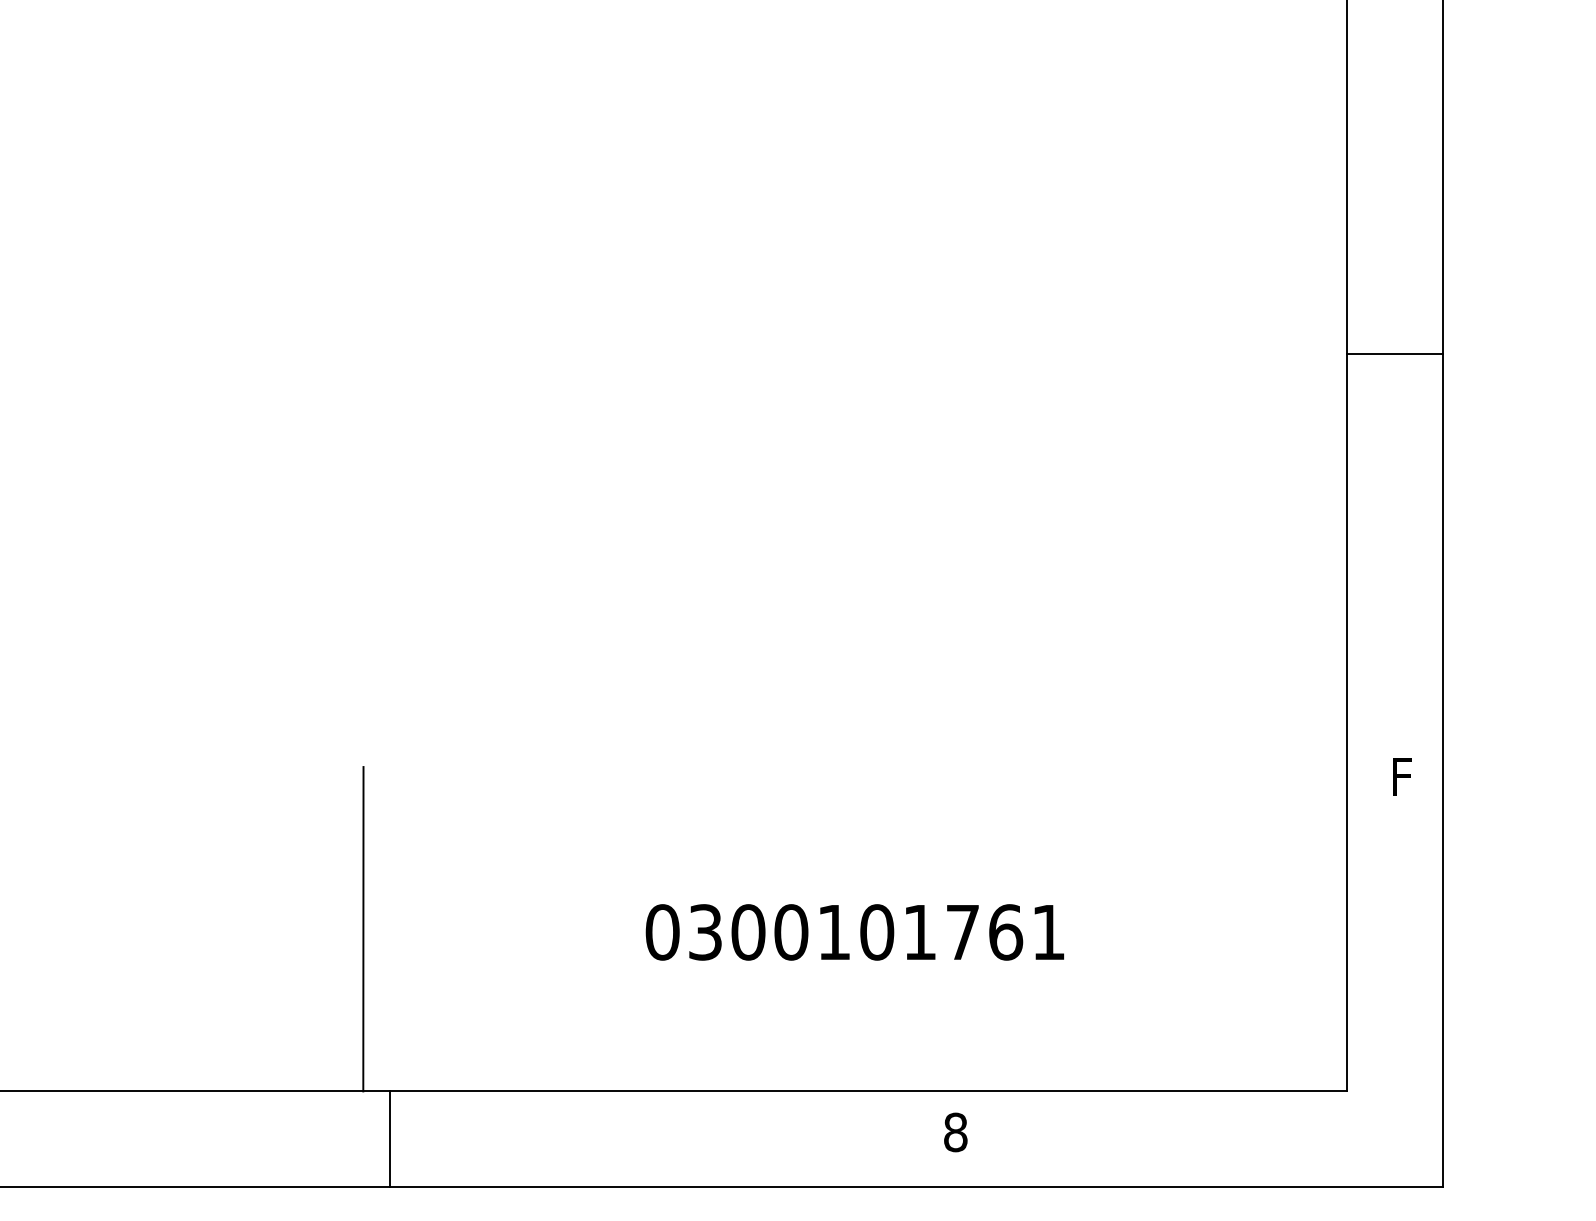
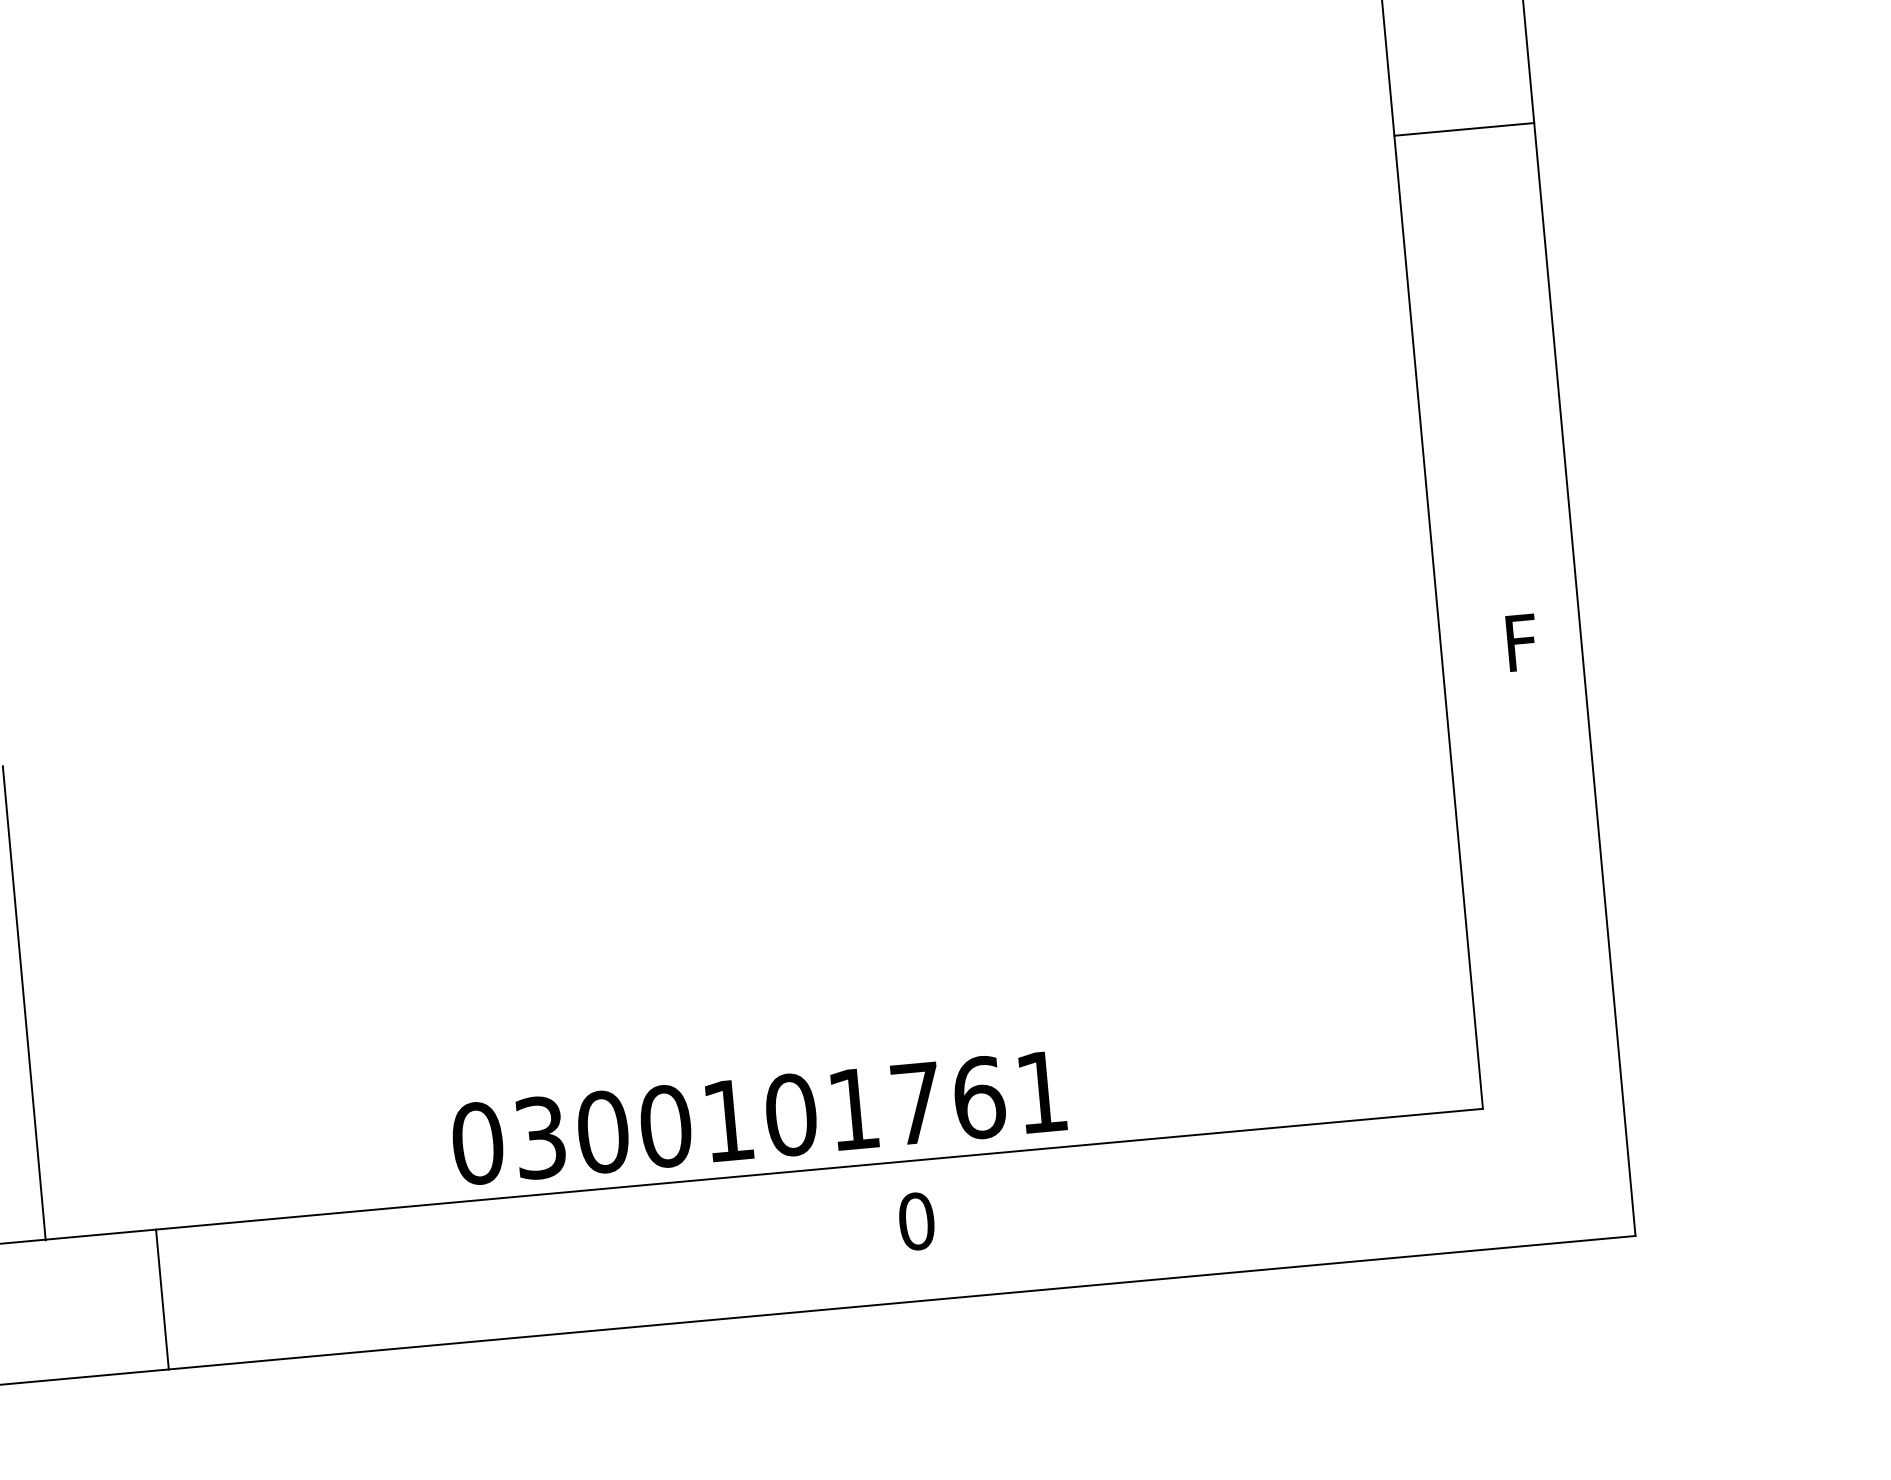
line: (1394, 353) -> (1463, 128), moved
text: (854, 932) -> (758, 1118), moved
text: (955, 1132) -> (916, 1221), 8 -> 0
line: (389, 1138) -> (161, 1299), moved

